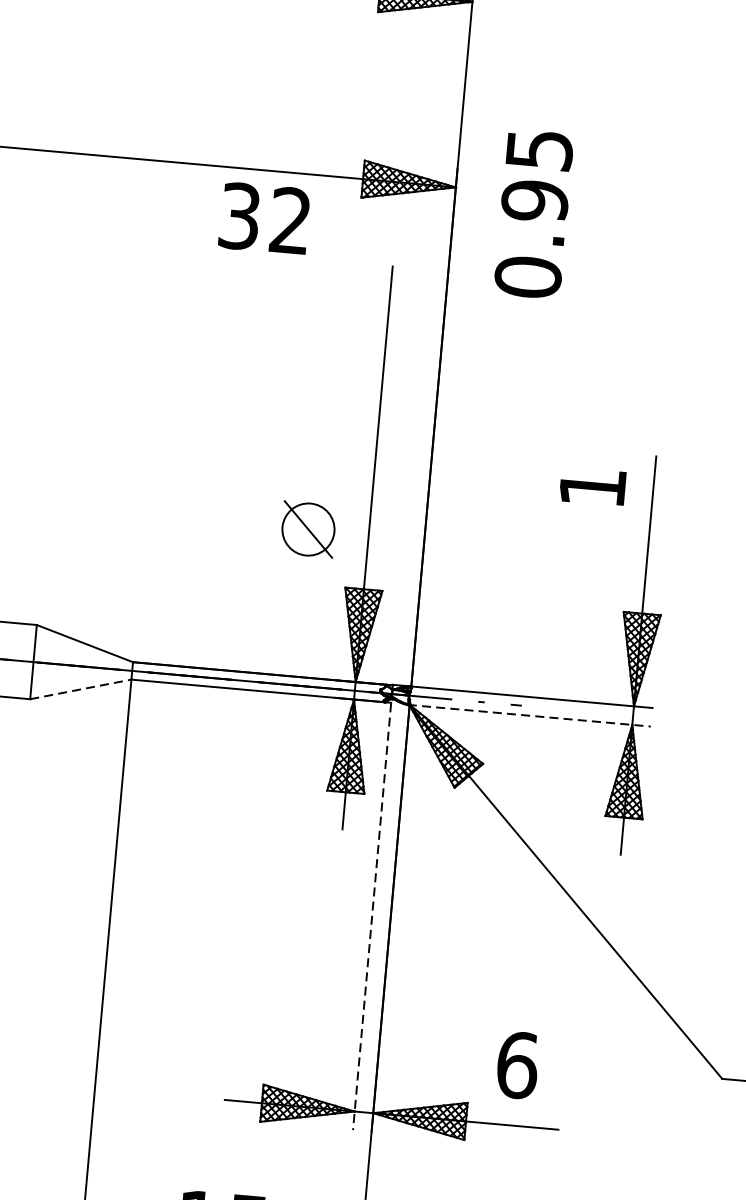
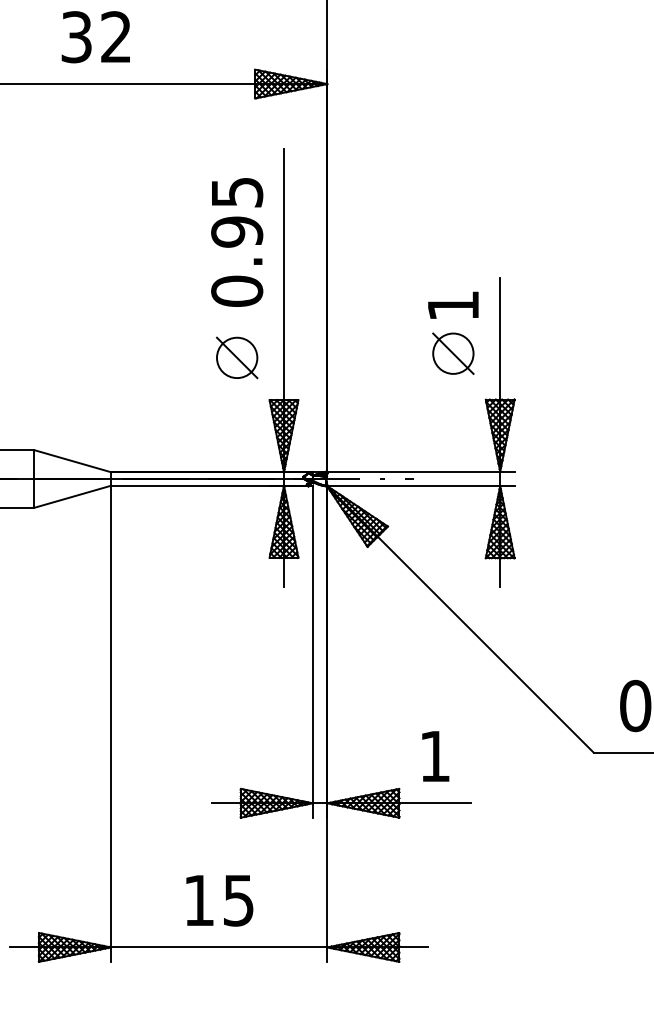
text: (534, 214) -> (237, 242), moved
text: (263, 218) -> (95, 37), moved
part: (587, 548) -> (453, 353), added
line: (80, 689) -> (72, 496), dashed -> solid
line: (529, 716) -> (420, 486), dashed -> solid
line: (371, 916) -> (312, 651), dashed -> solid
text: (517, 1065) -> (435, 756), 6 -> 1

